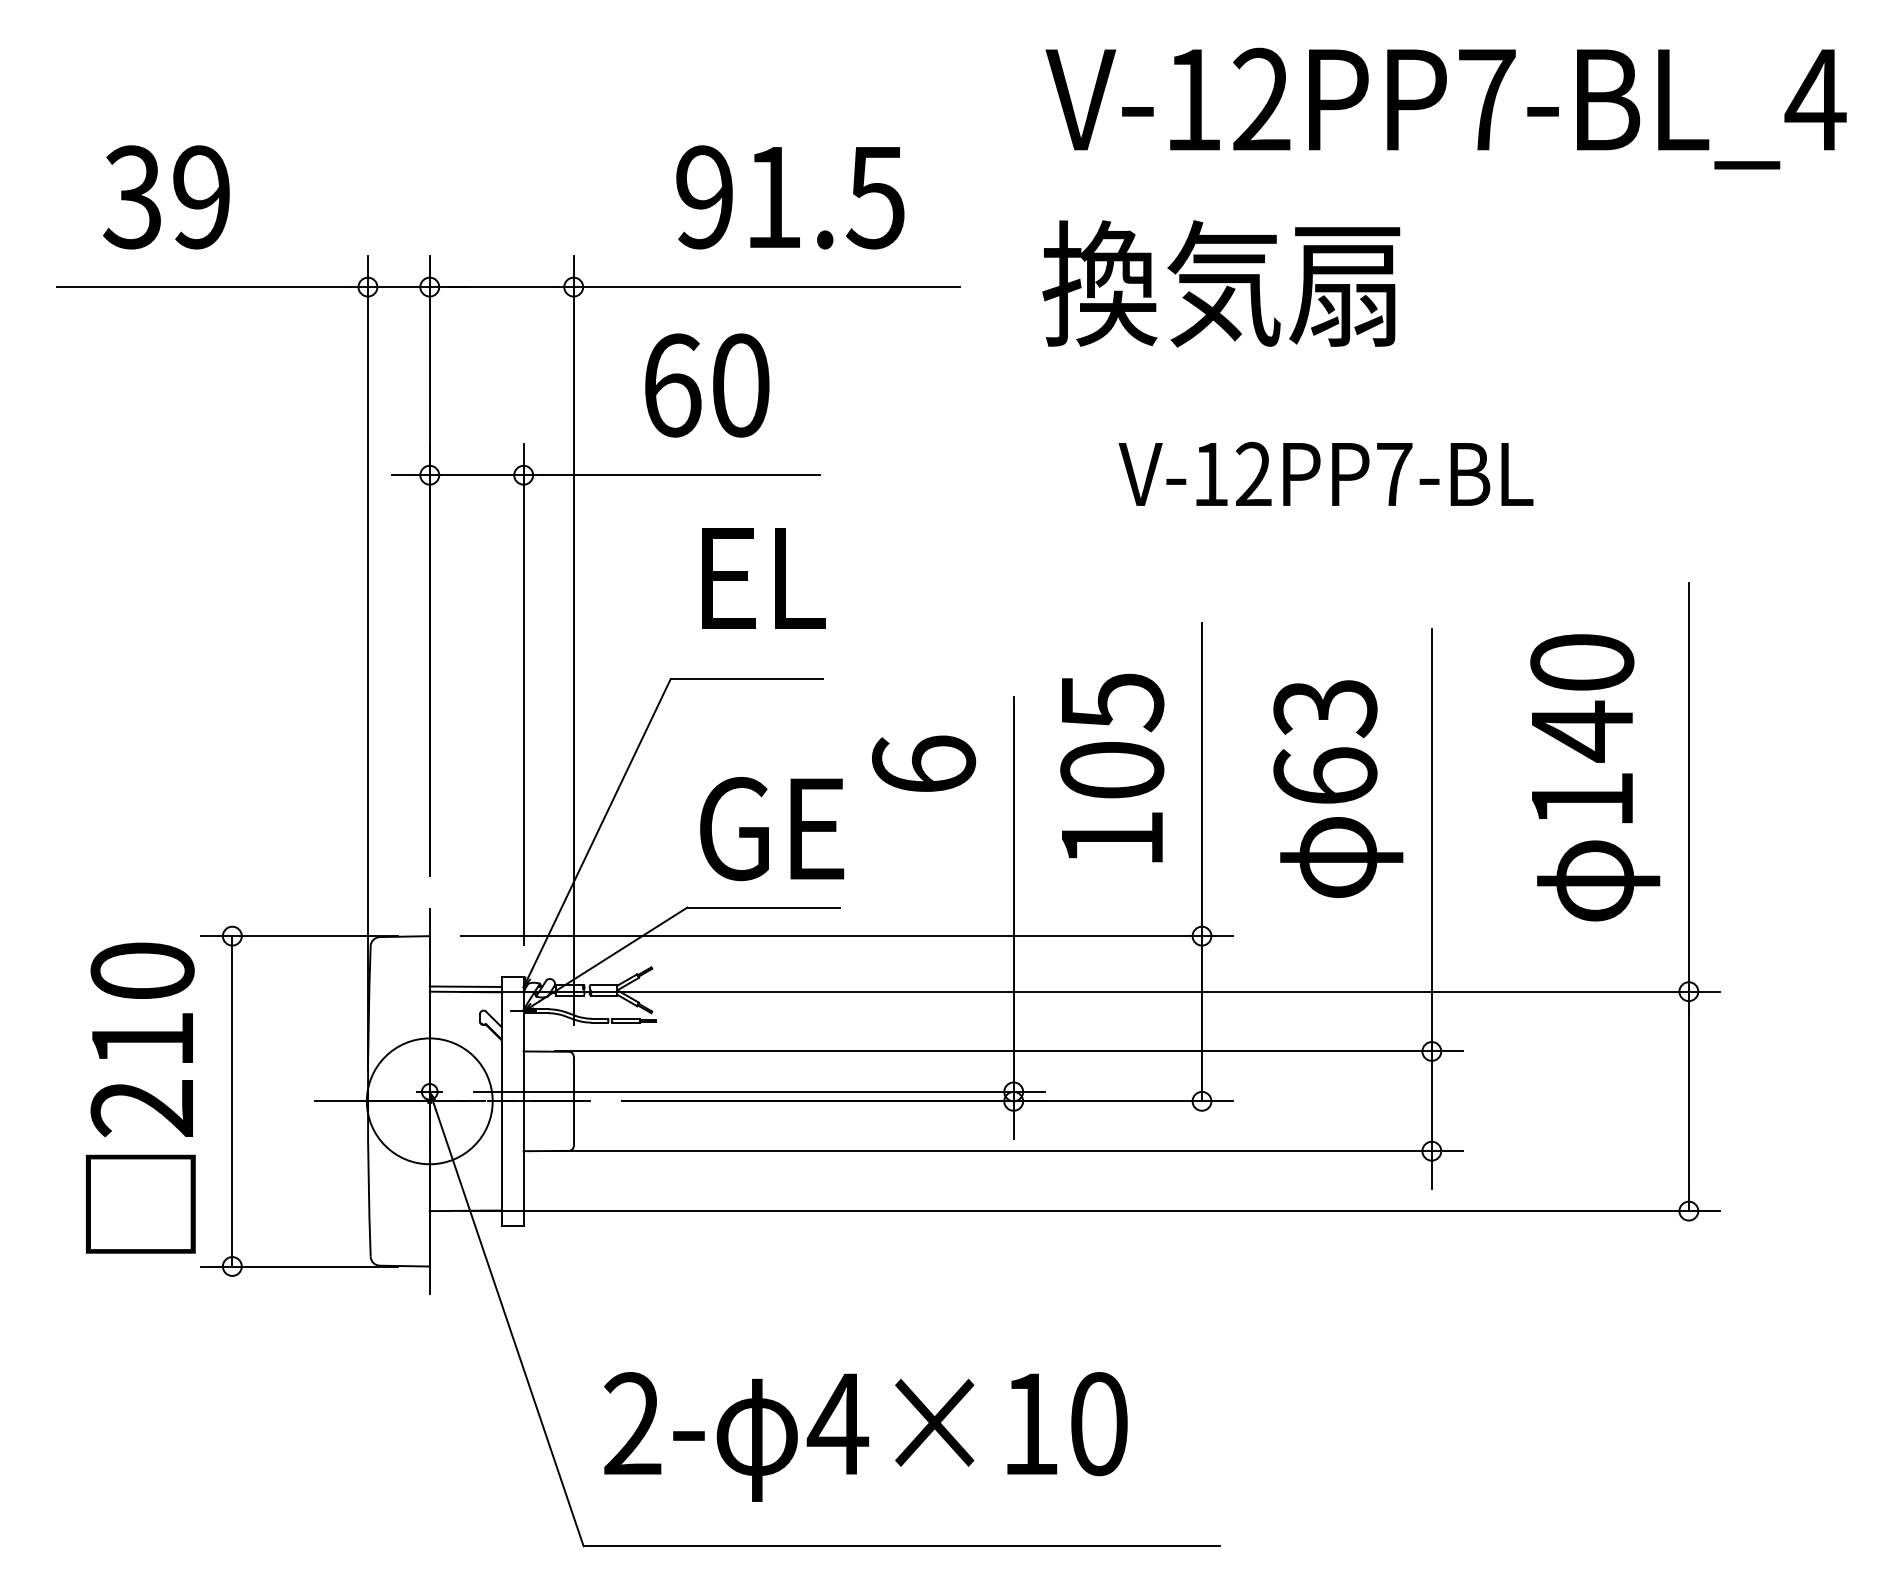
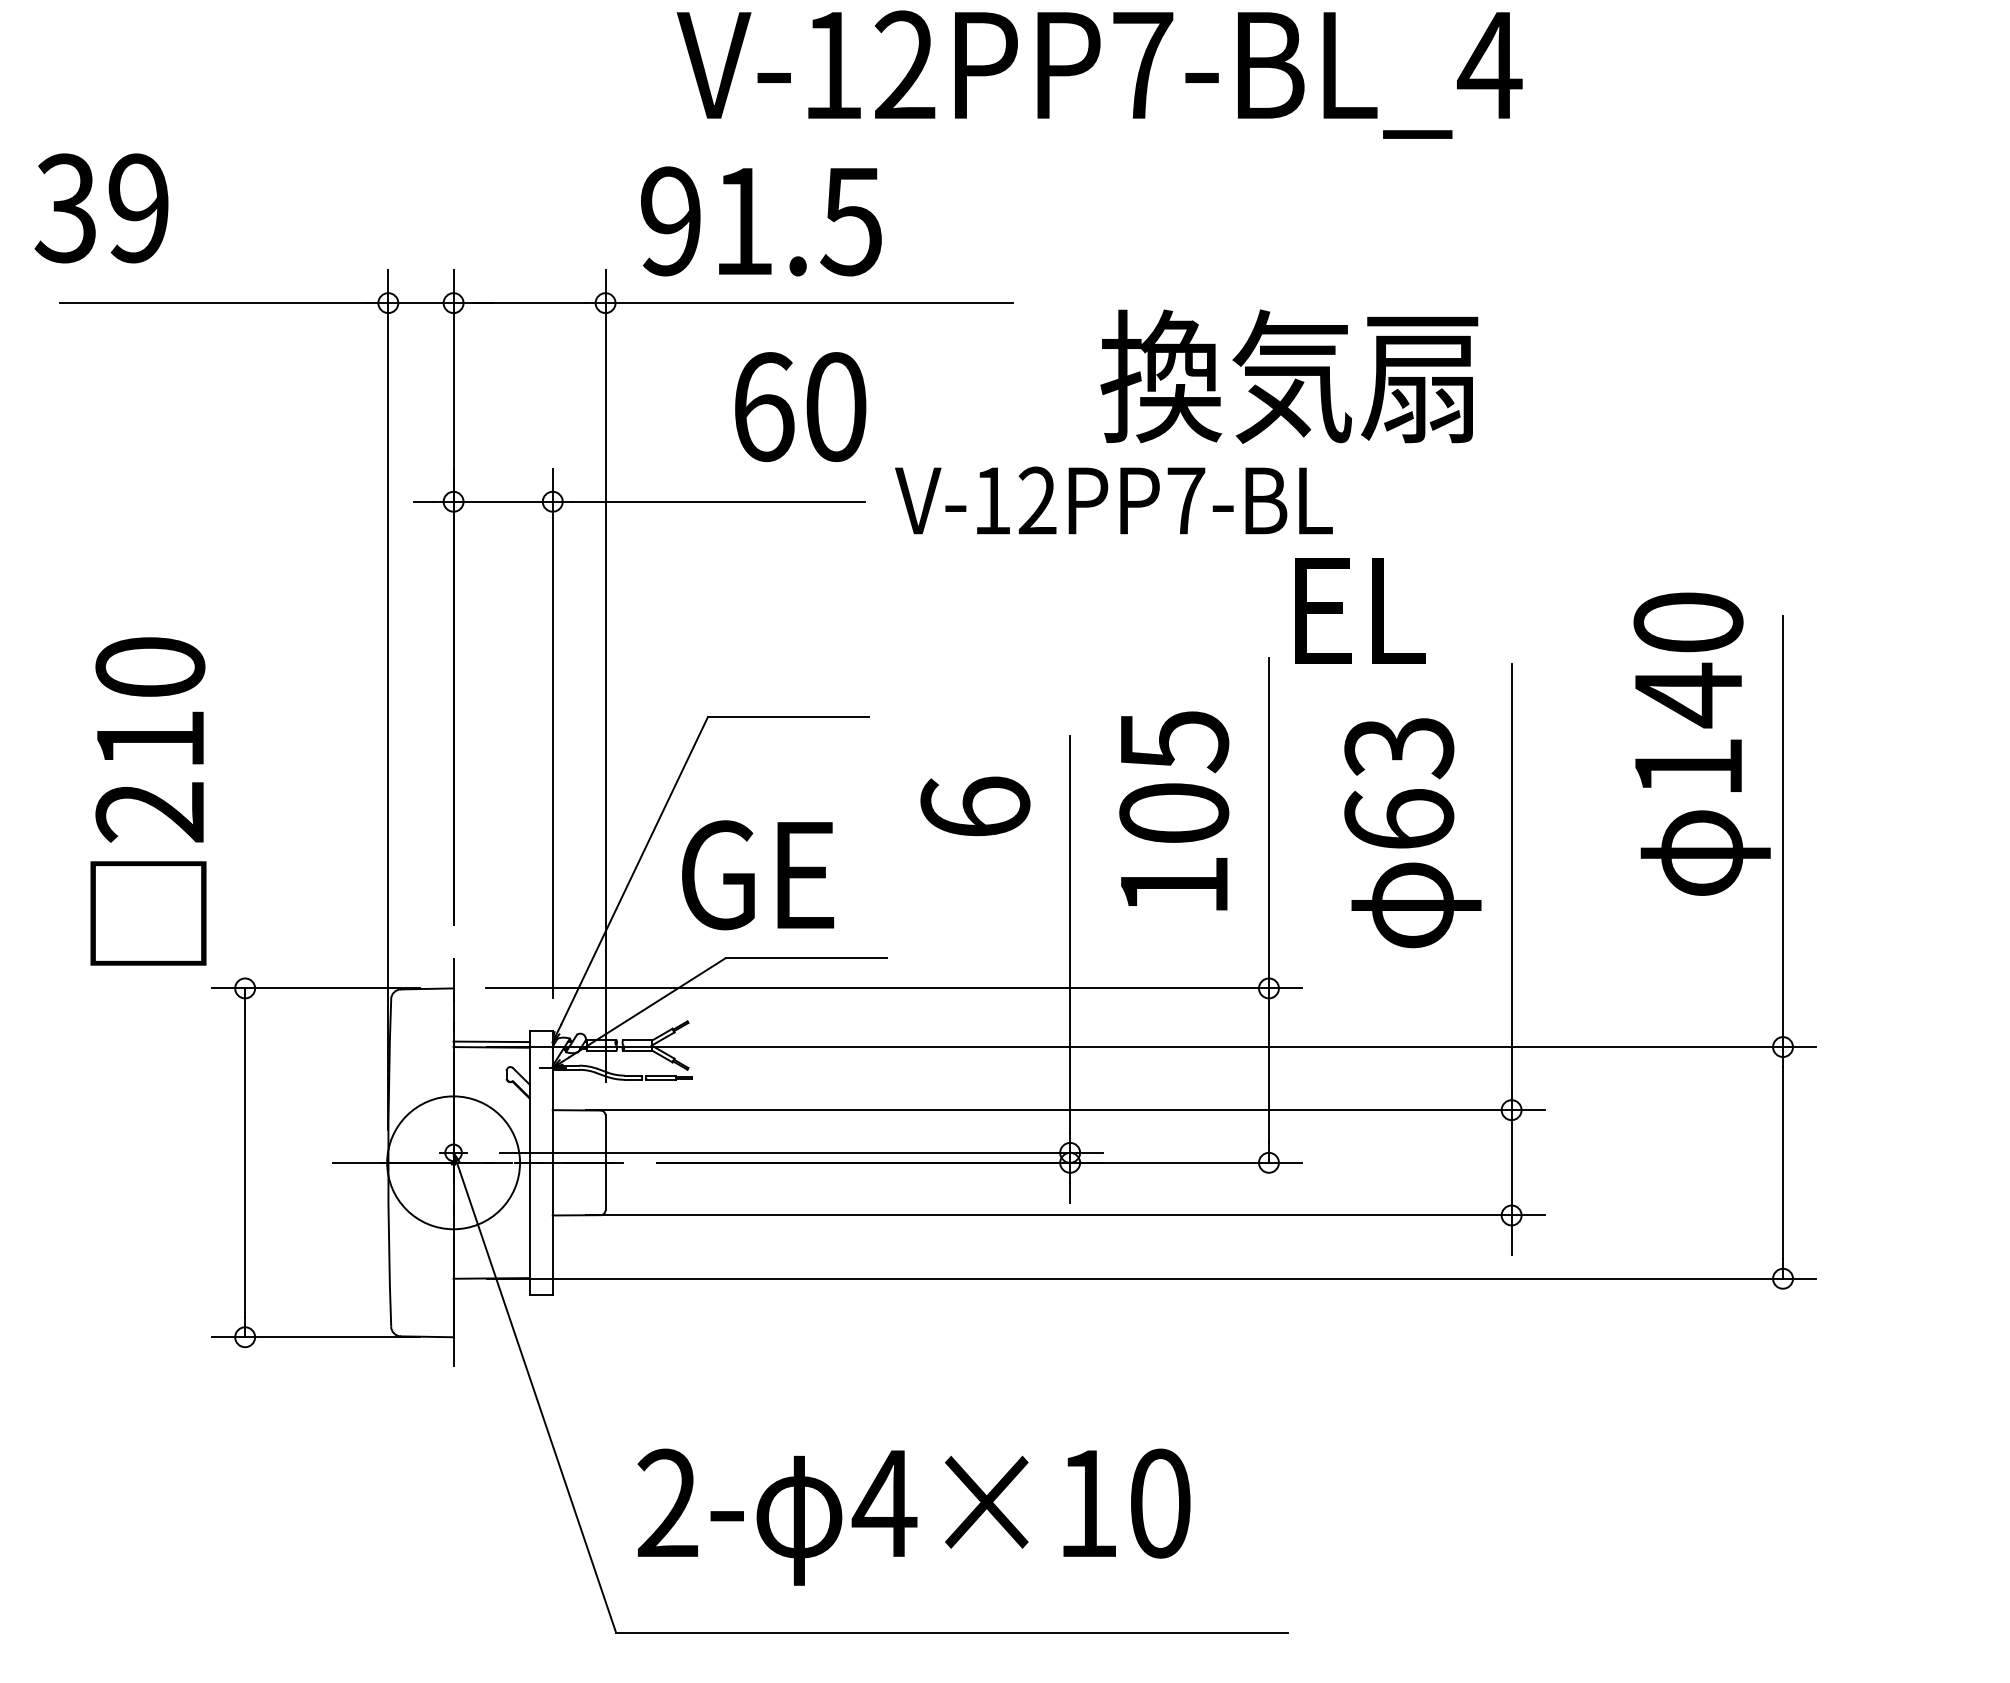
text: (1445, 108) -> (1099, 74), moved
text: (166, 197) -> (101, 208), moved
text: (790, 197) -> (761, 221), moved
text: (1221, 283) -> (1289, 376), moved
text: (707, 385) -> (800, 407), moved
text: (1325, 474) -> (1113, 500), moved
text: (764, 578) -> (1360, 610), moved
text: (1594, 777) -> (1701, 743), moved
text: (772, 829) -> (758, 875), moved
text: (140, 1098) -> (148, 801), moved

